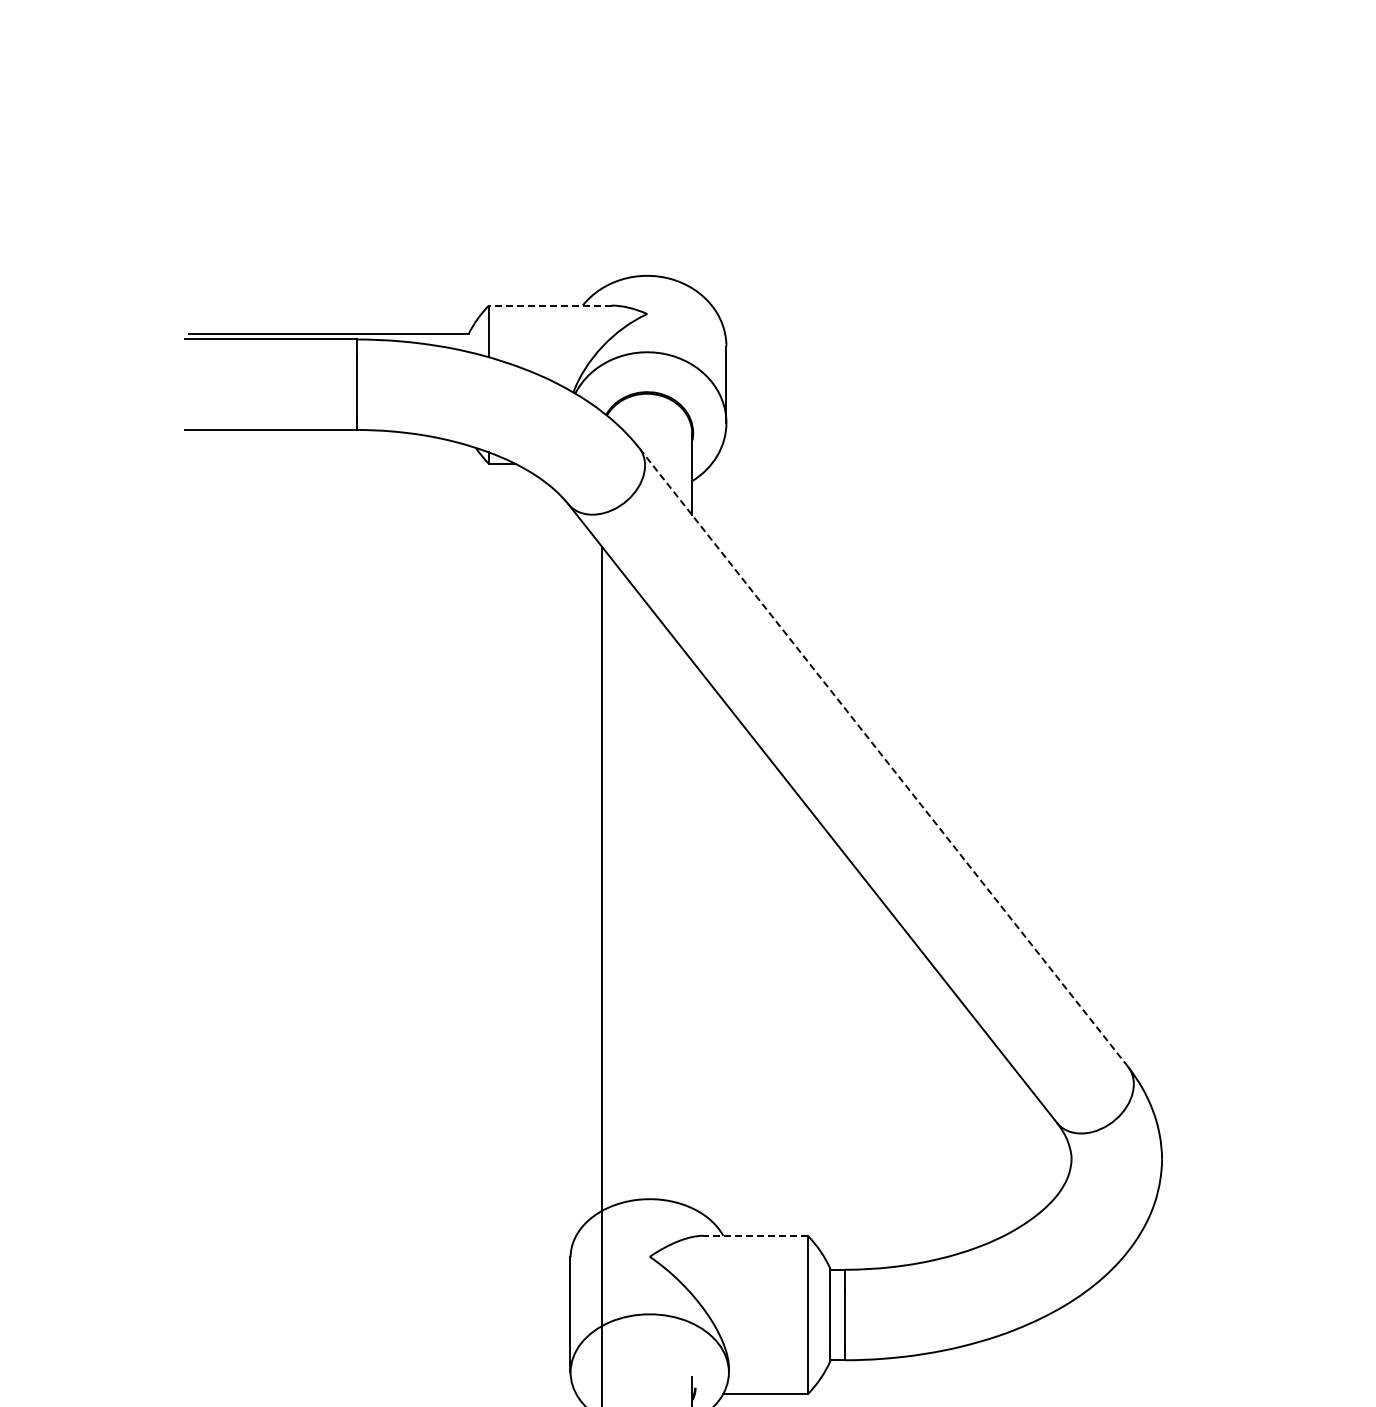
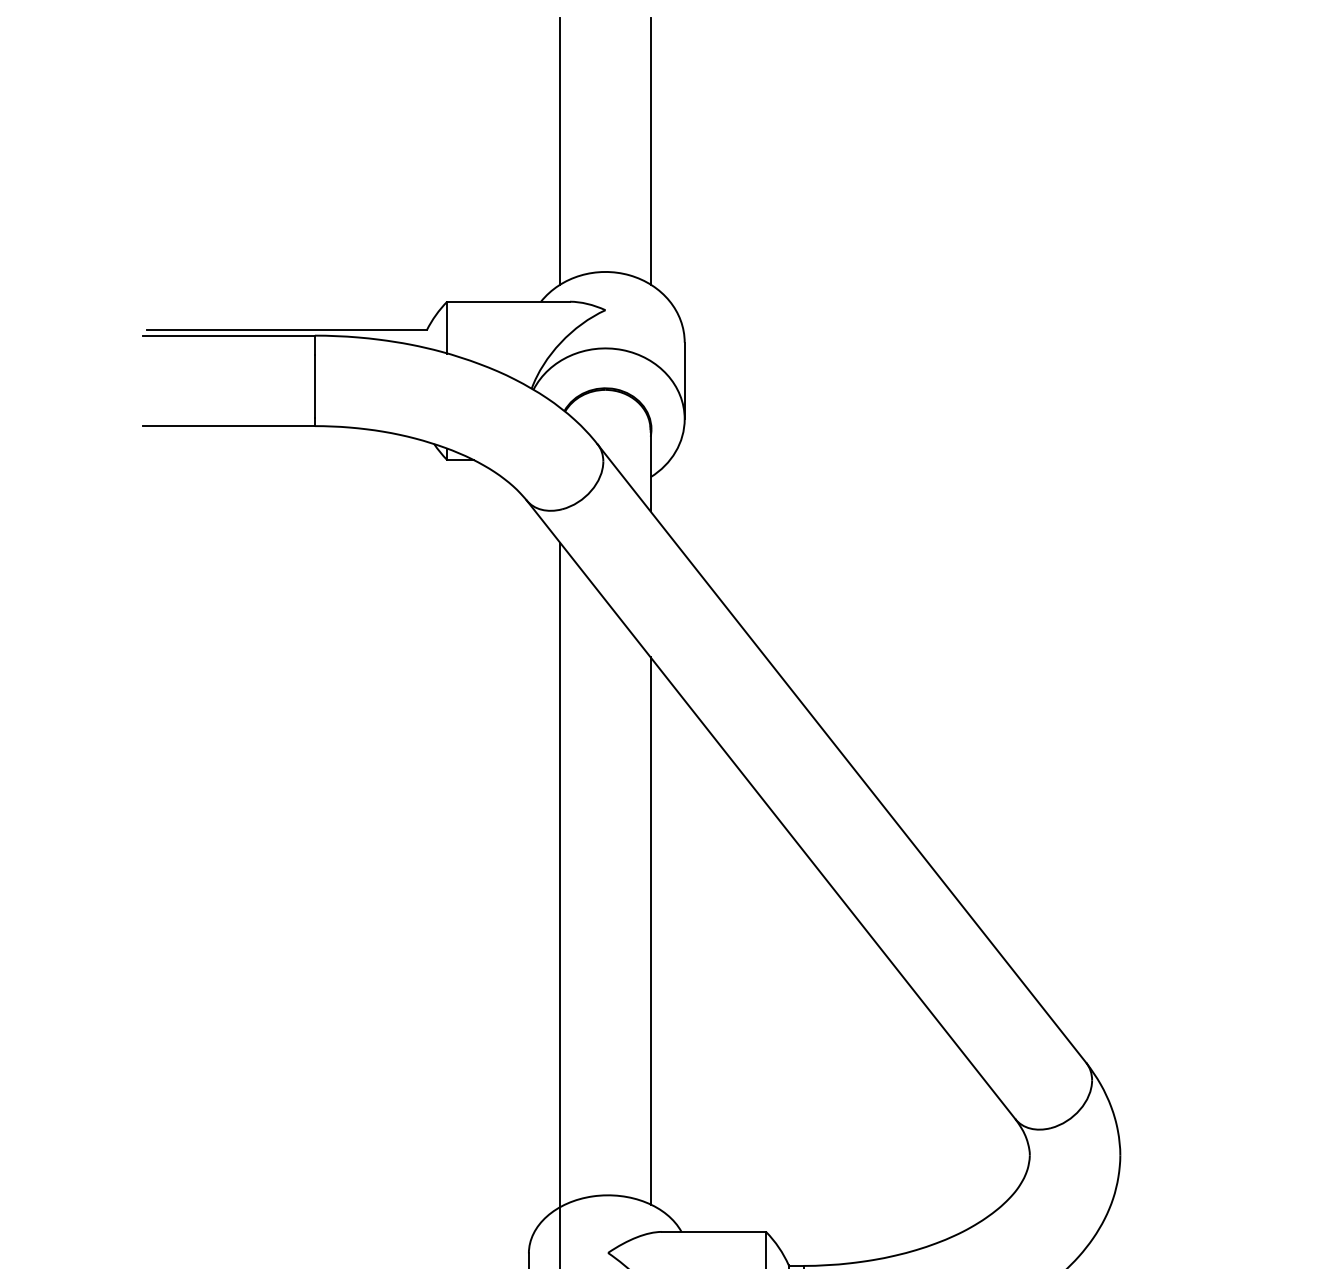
line: (601, 155) -> (559, 151), added
line: (692, 155) -> (650, 151), added
line: (549, 305) -> (507, 301), dashed -> solid
line: (883, 757) -> (841, 753), dashed -> solid
line: (692, 934) -> (650, 930), added
line: (755, 1235) -> (713, 1231), dashed -> solid

